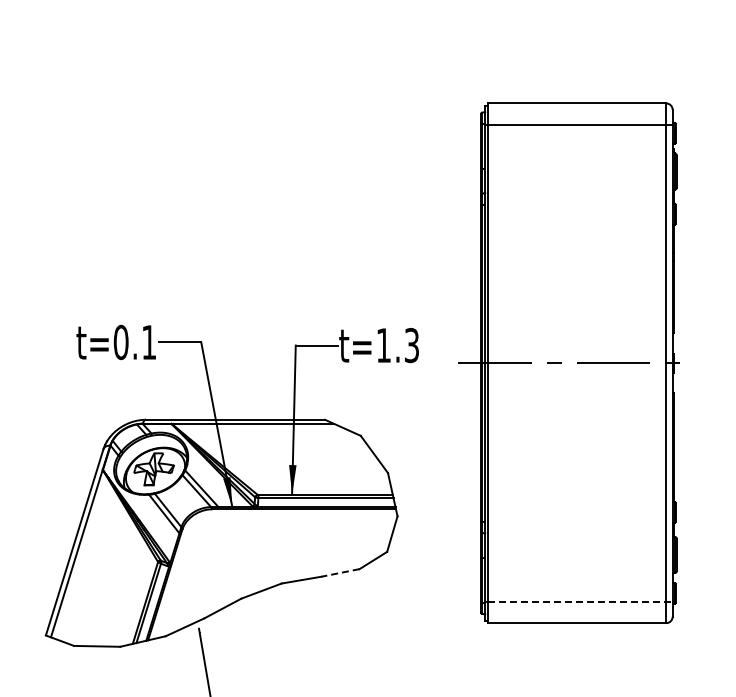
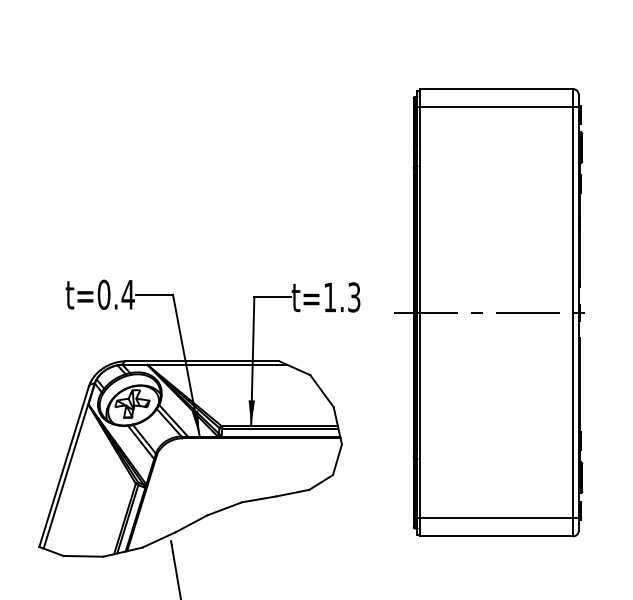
text: (148, 342) -> (127, 294), t=0.1 -> t=0.4
line: (340, 573) -> (292, 493), dashed -> solid
line: (580, 601) -> (499, 517), dashed -> solid

